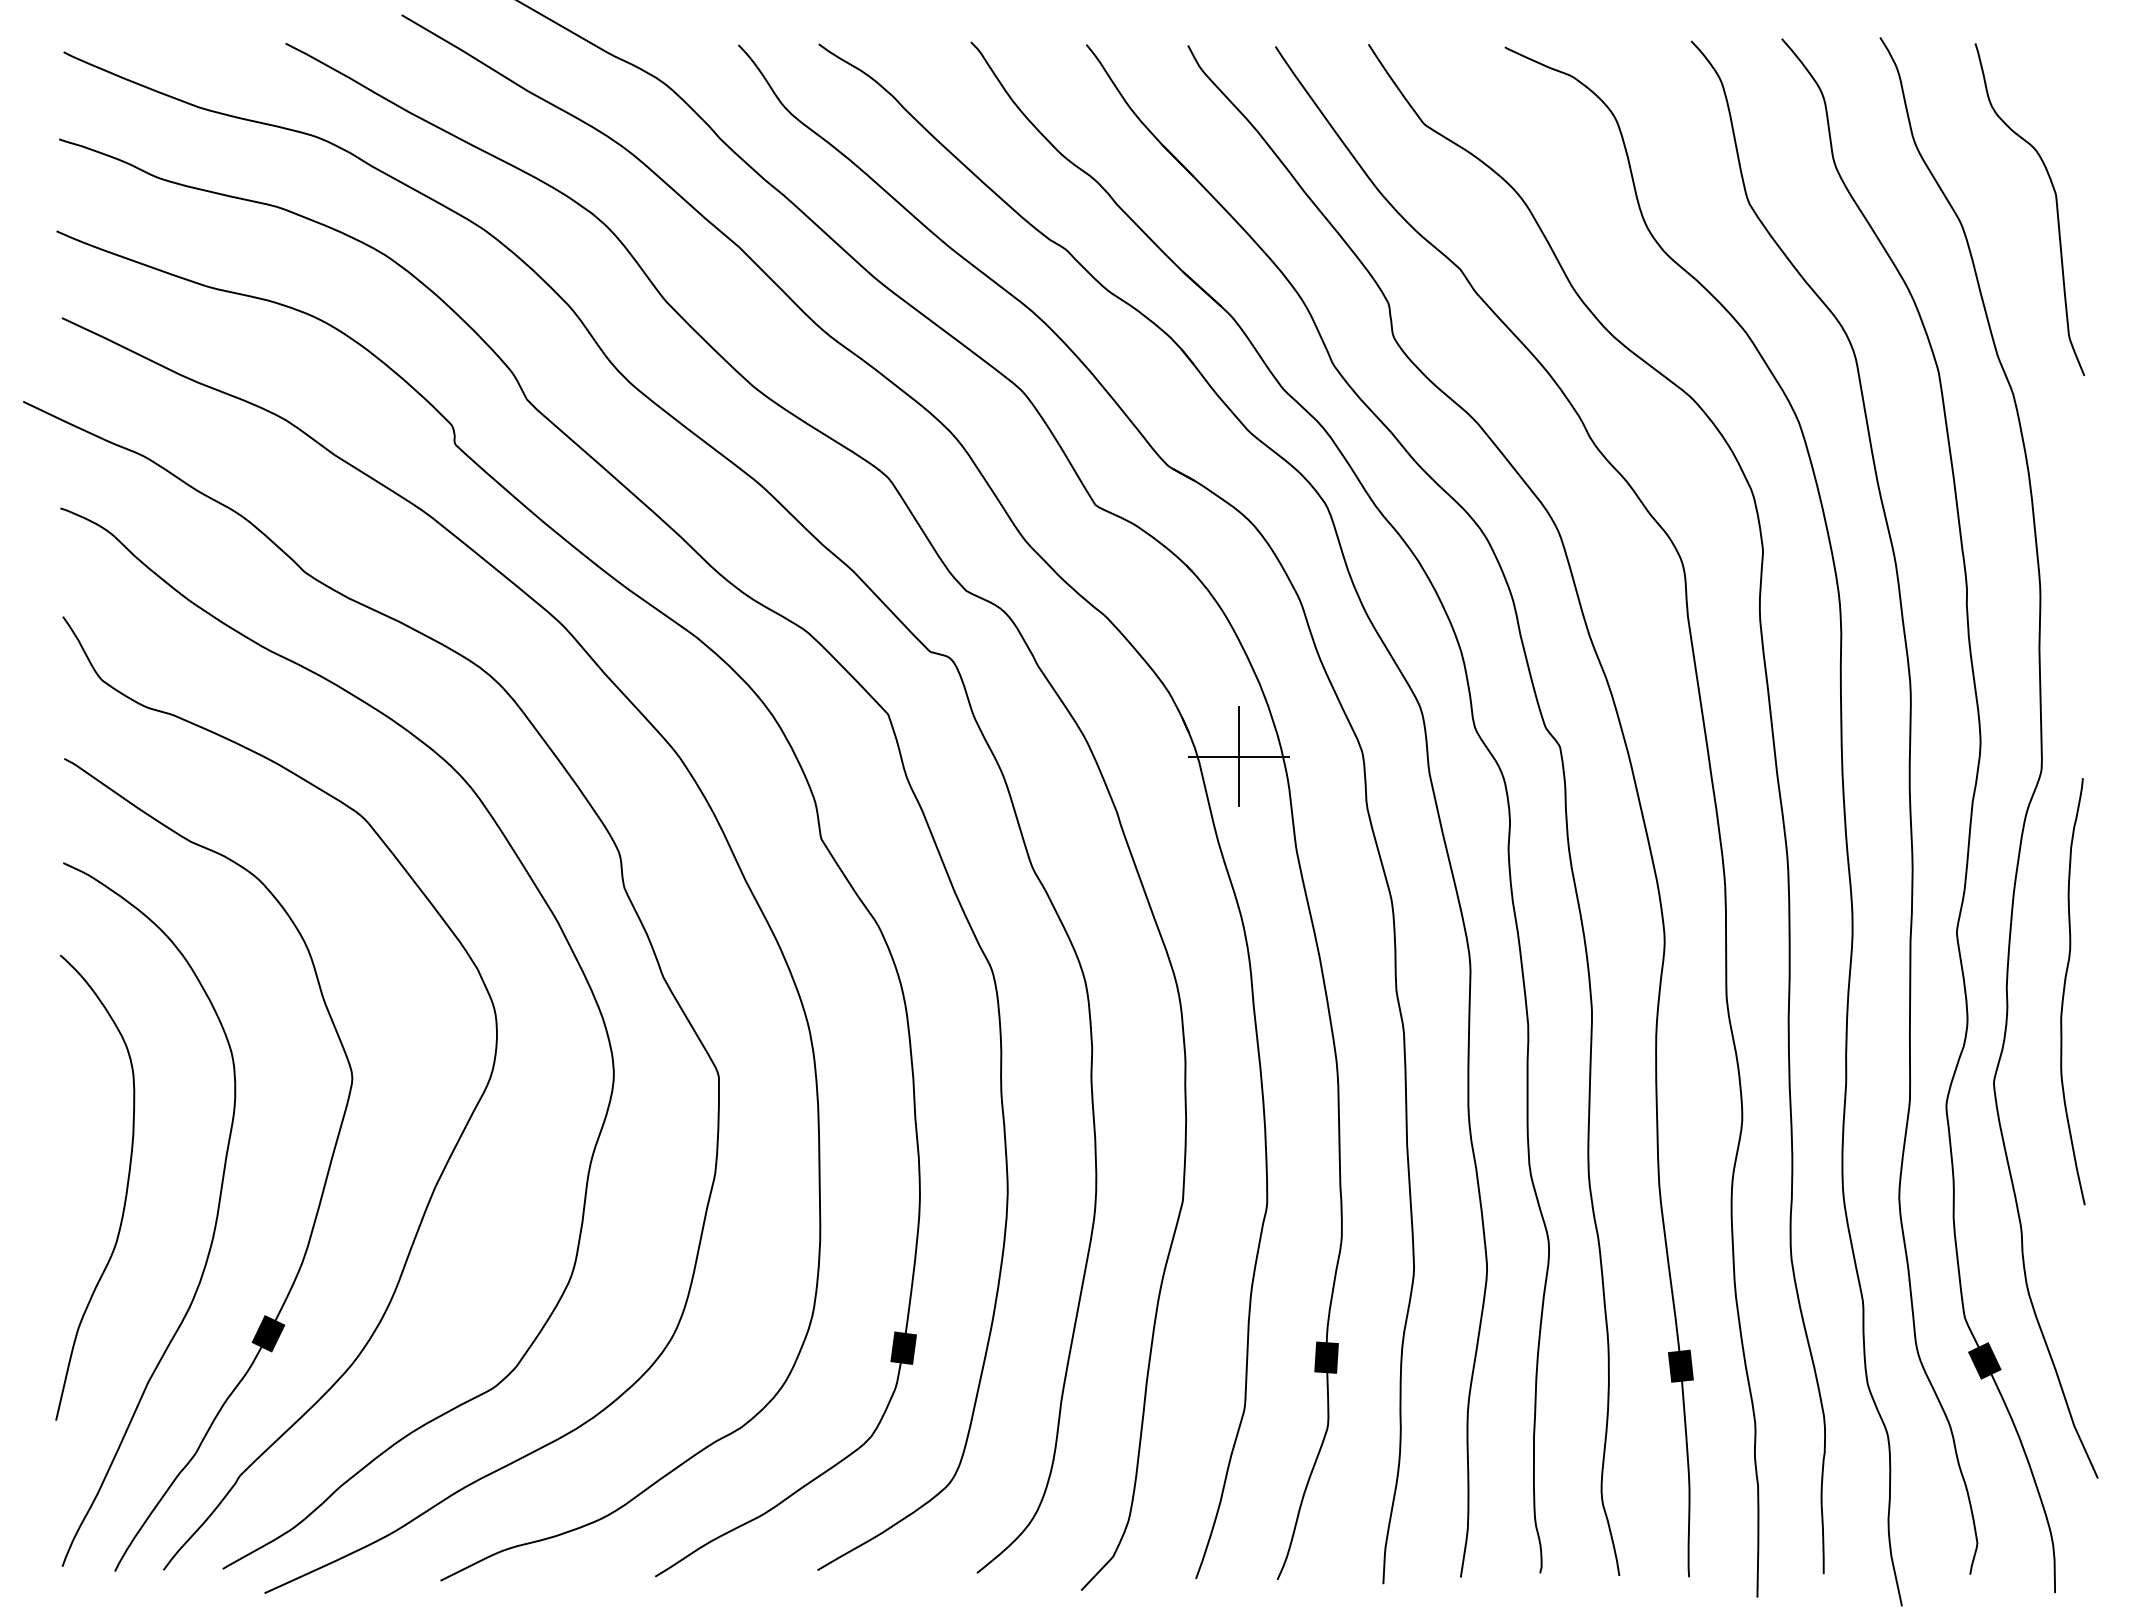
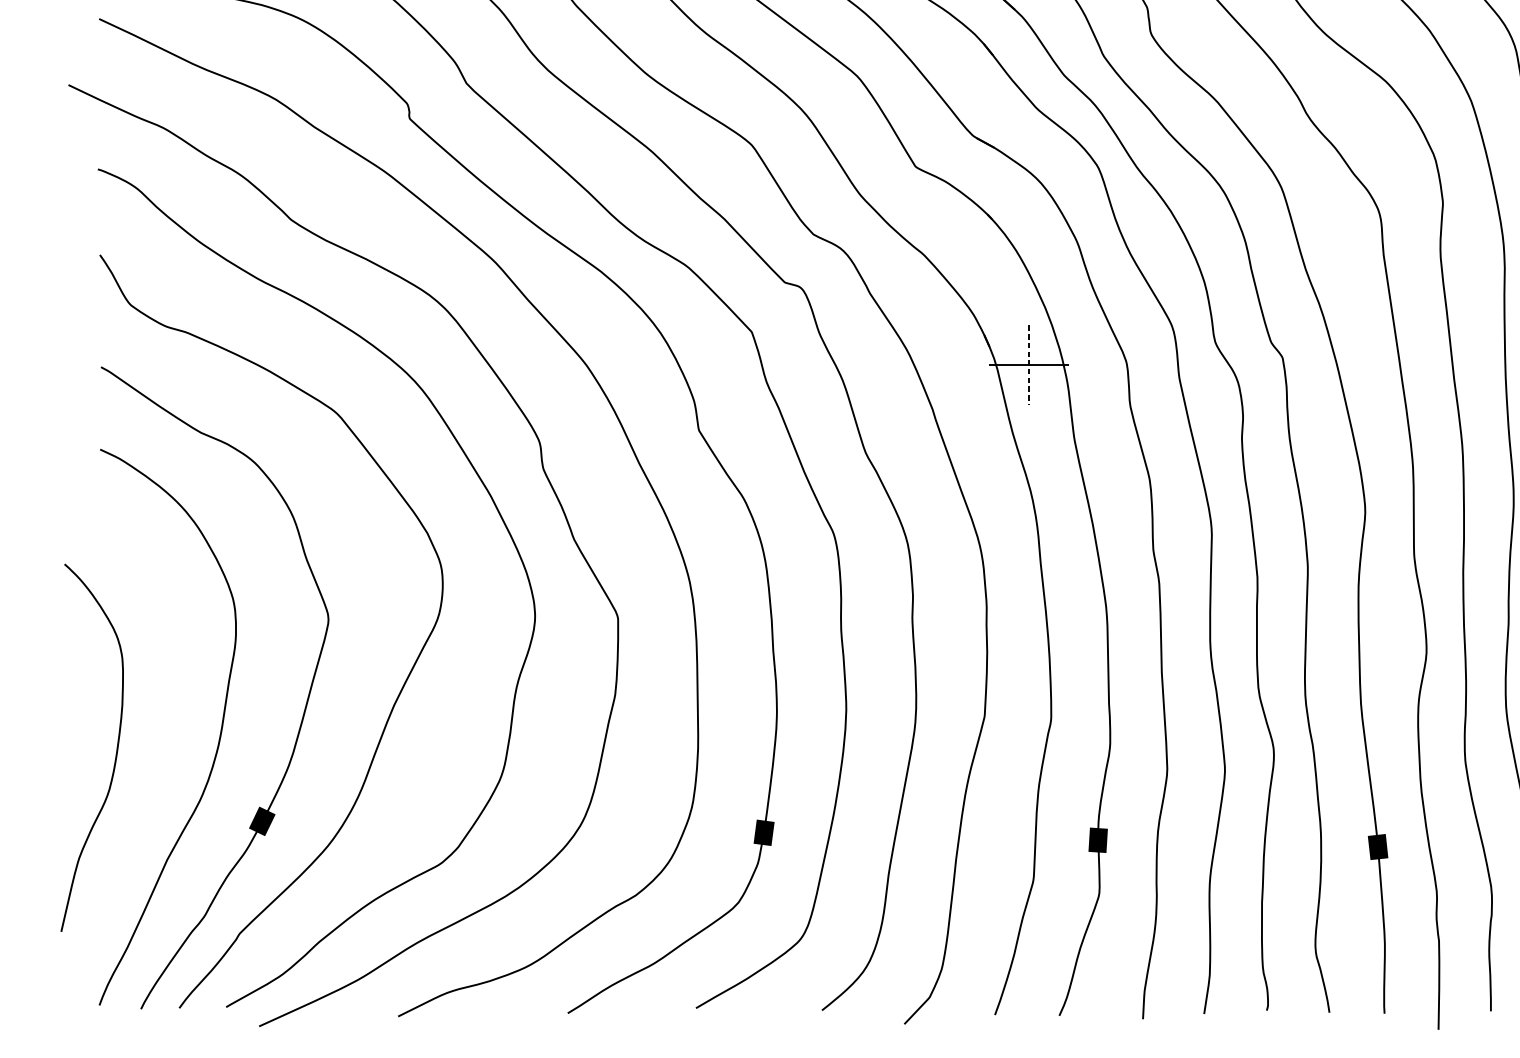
line: (1238, 756) -> (1028, 365), solid -> dashed
curve: (125, 1192) -> (116, 751), moved

